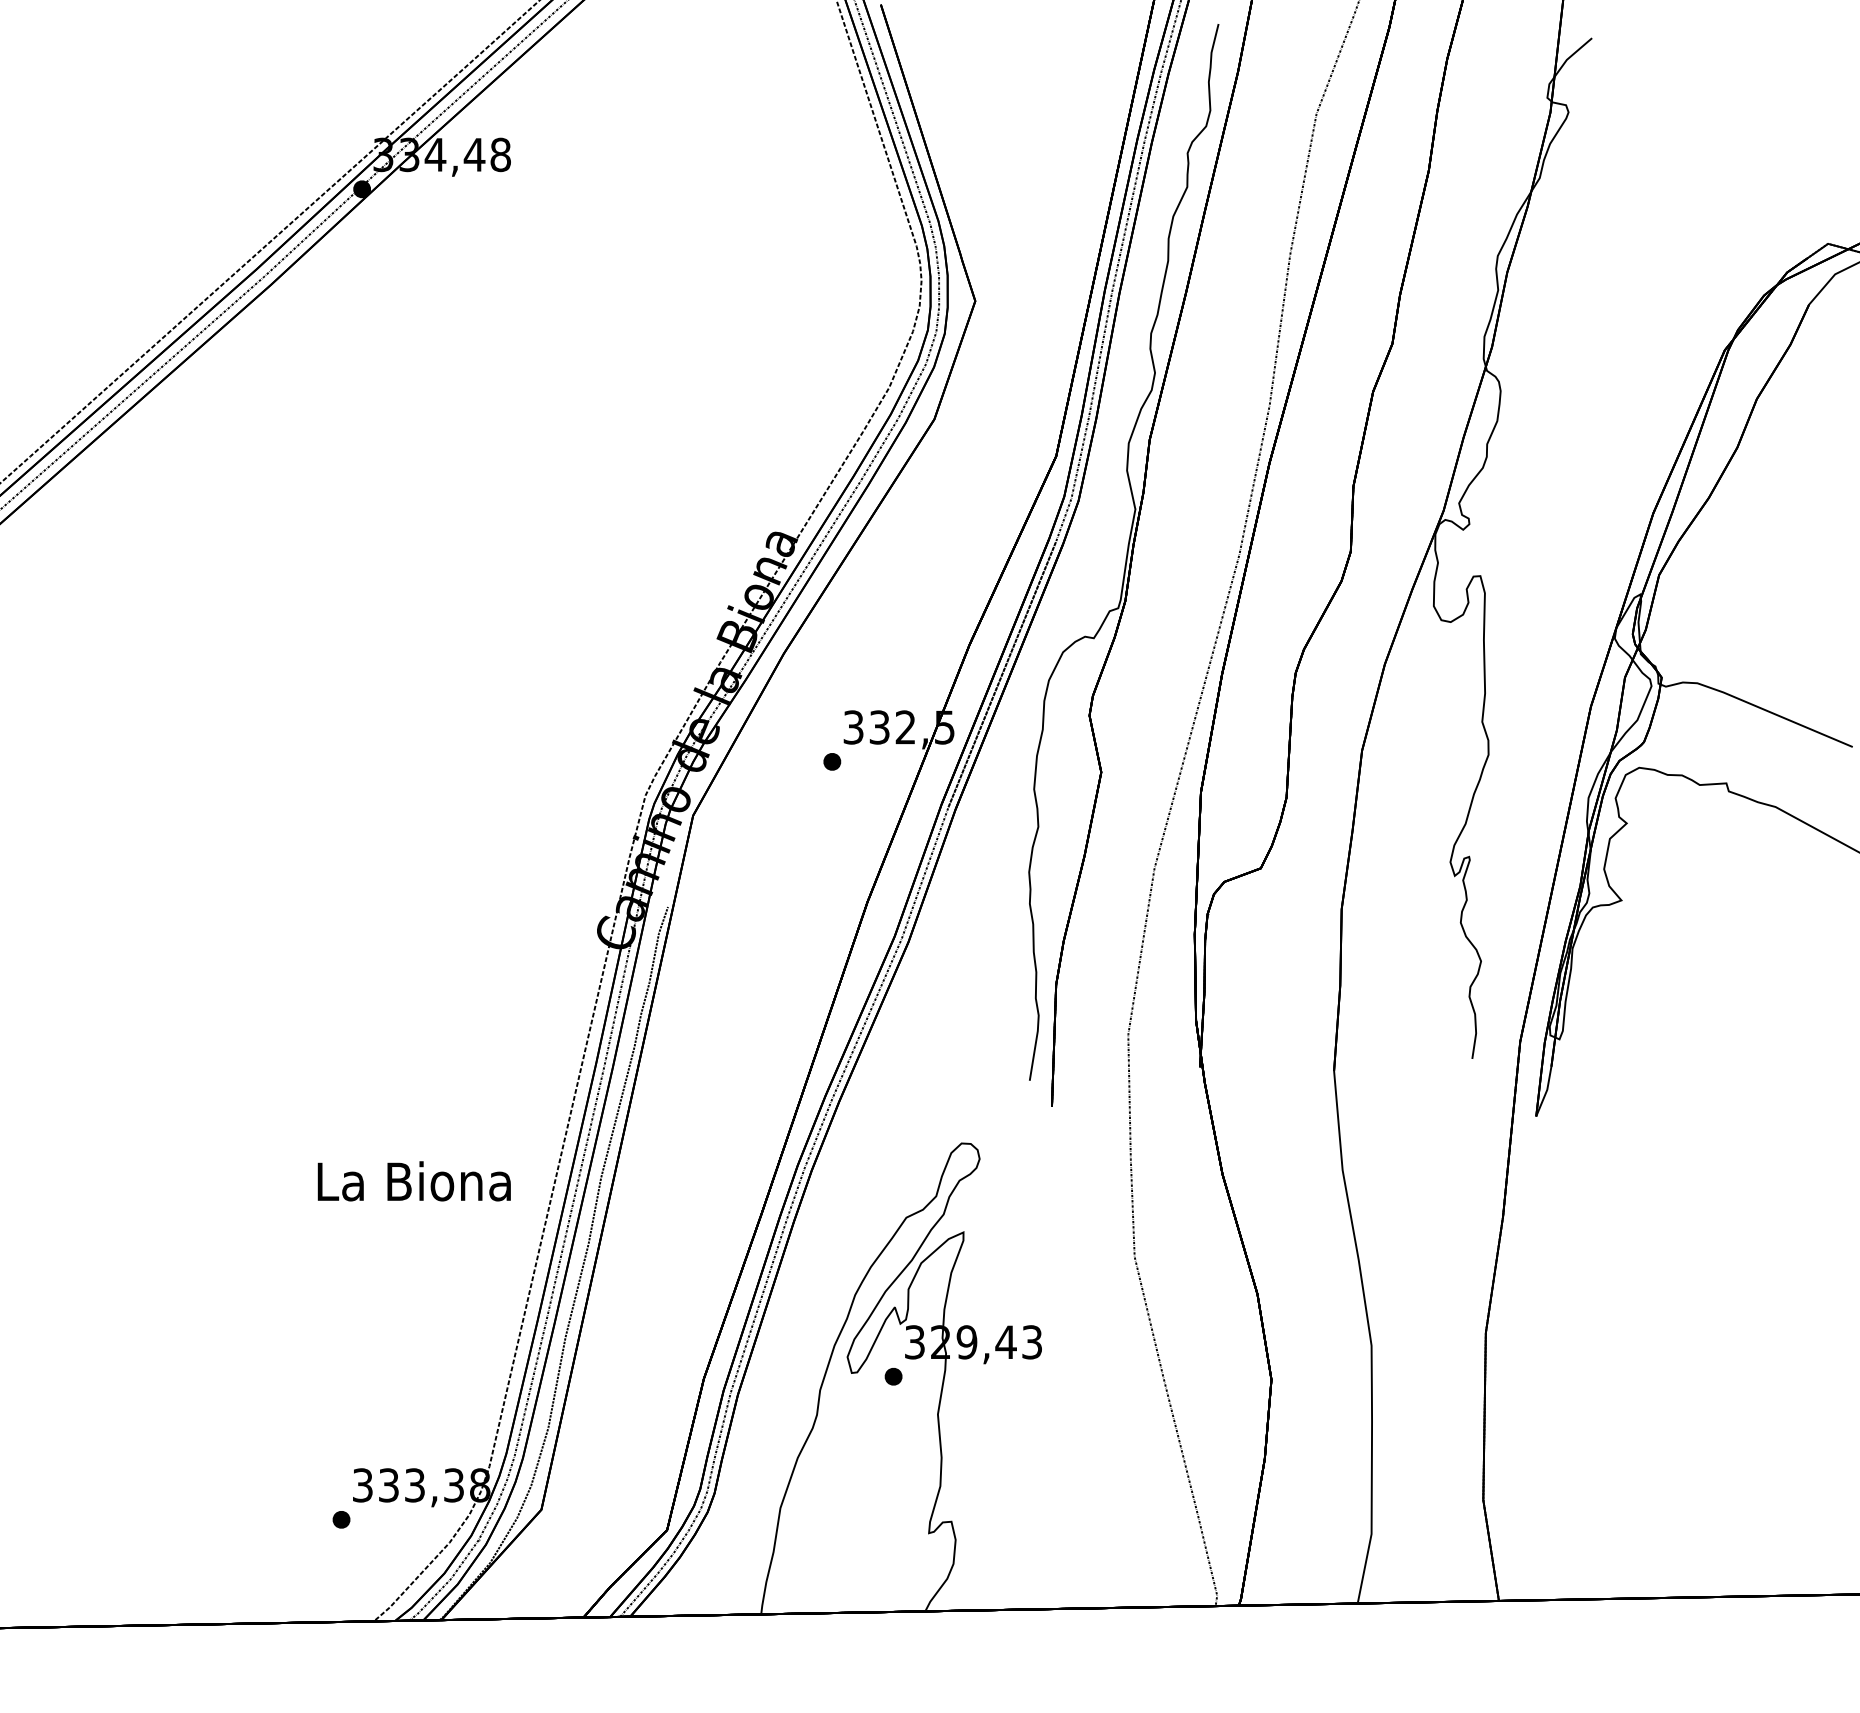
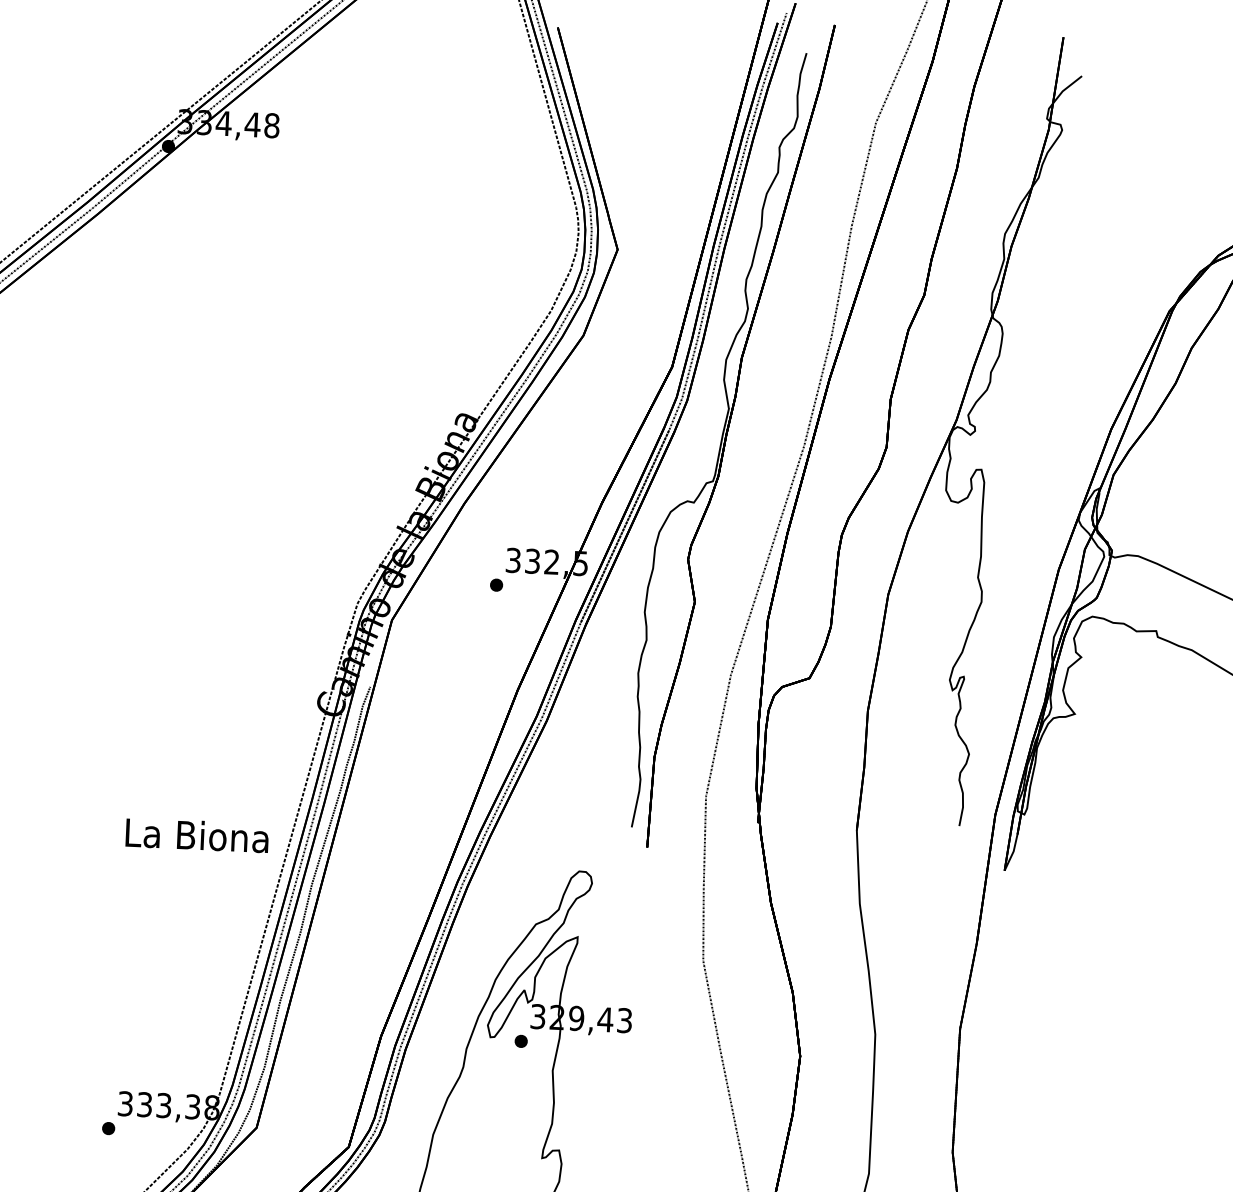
text: (413, 1181) -> (196, 835), moved

